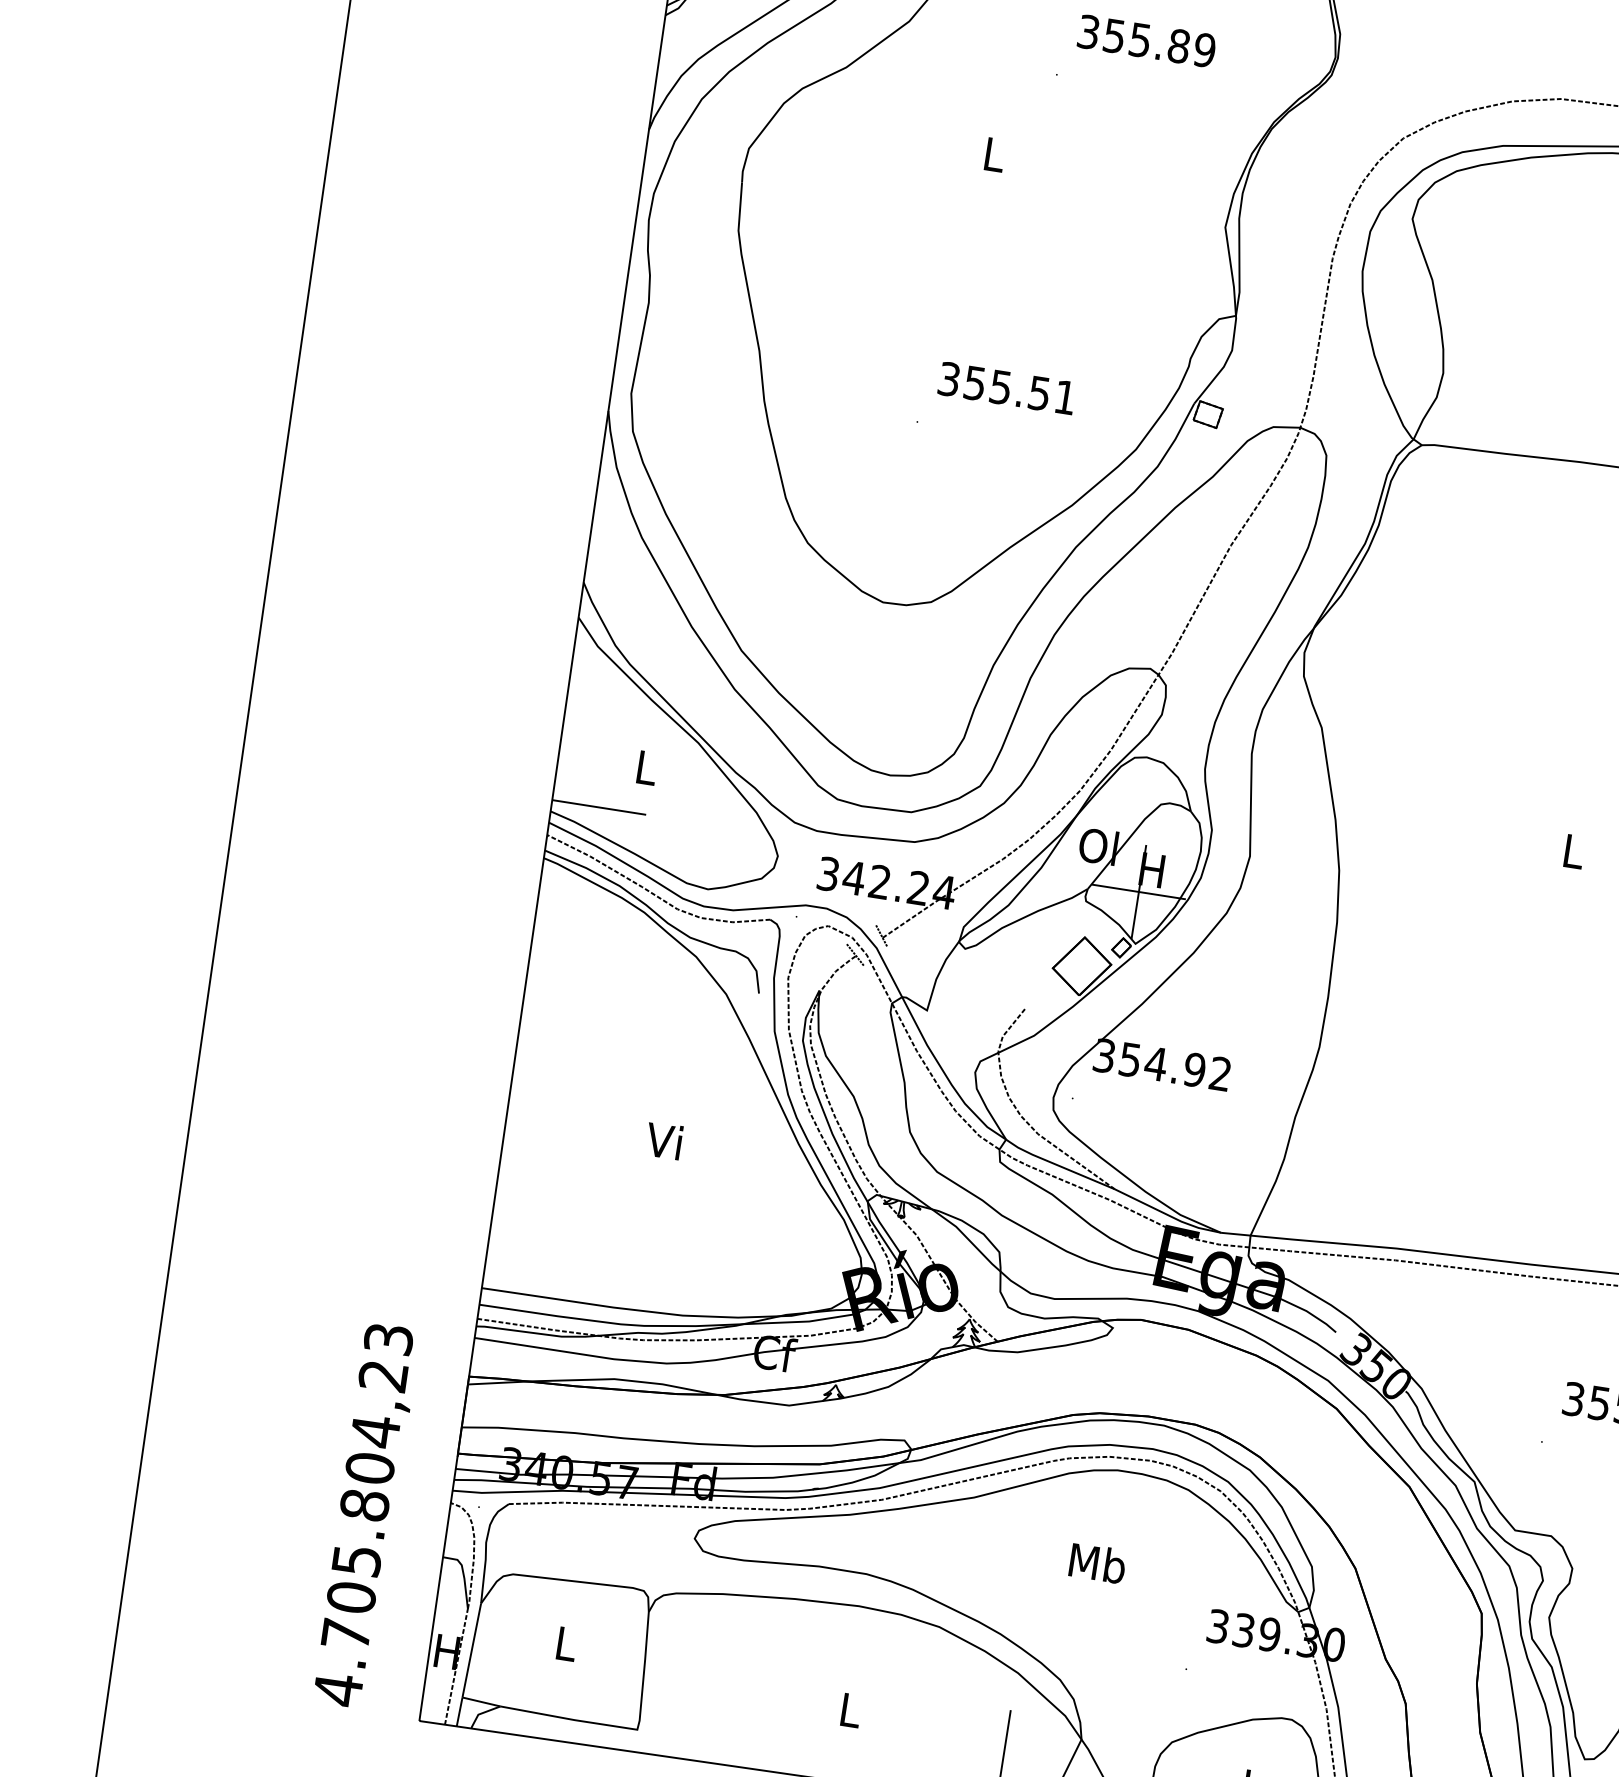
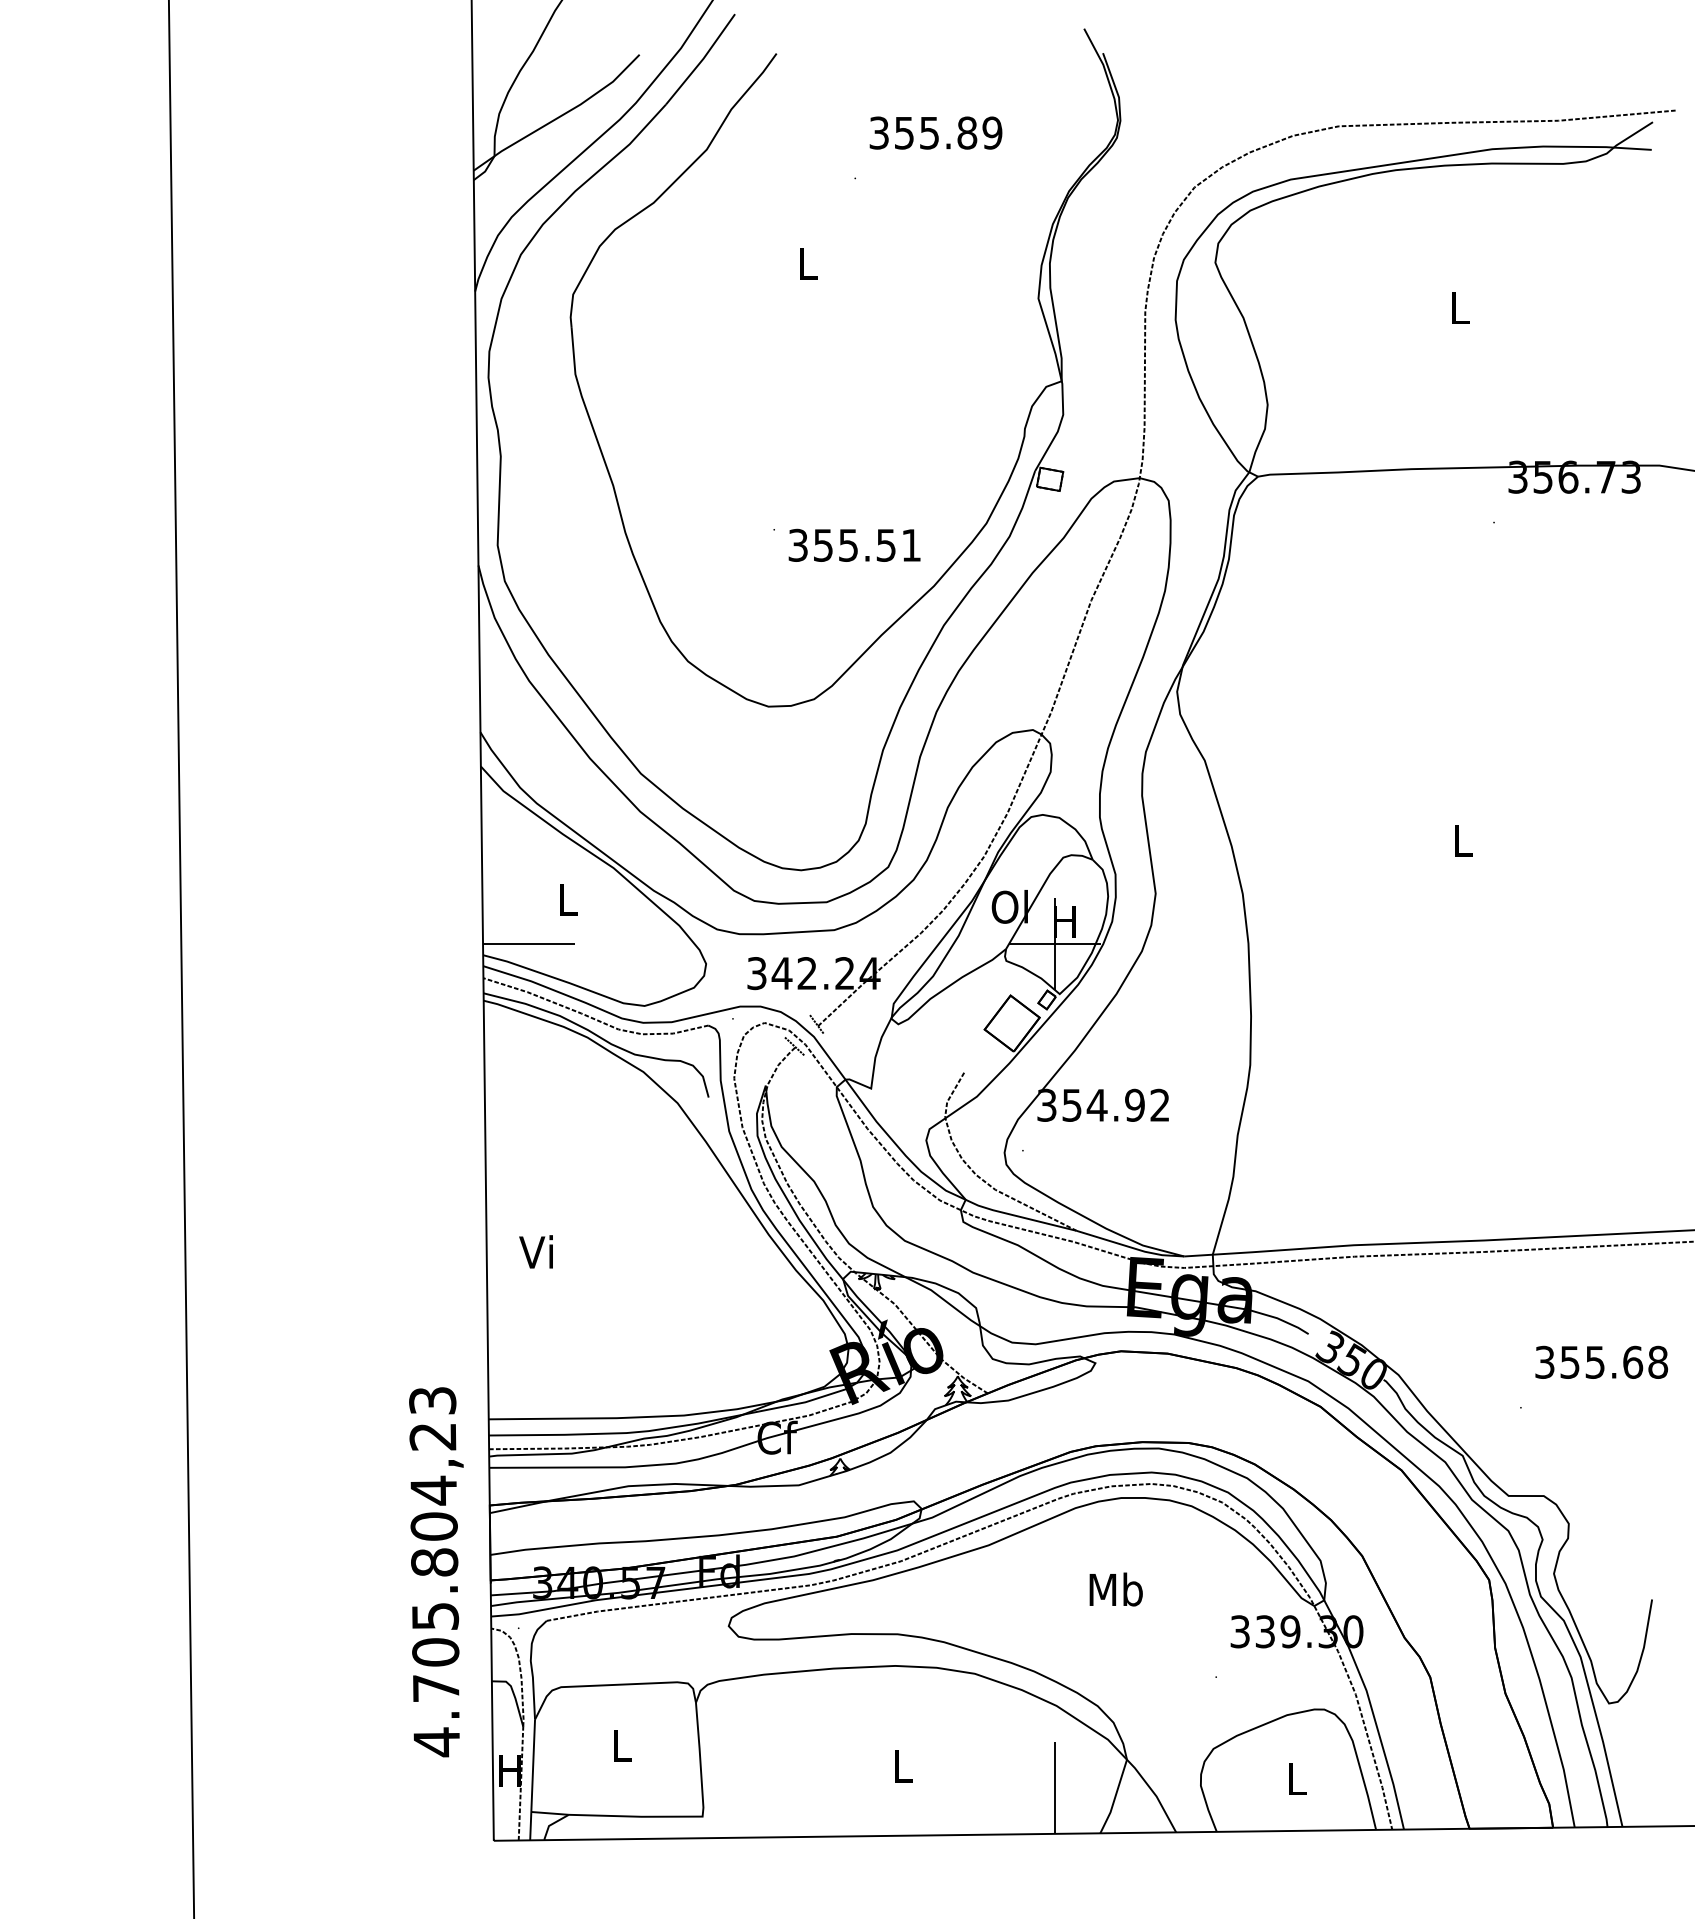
text: (1007, 387) -> (854, 544), moved
text: (663, 1140) -> (535, 1251), moved
text: (365, 1515) -> (436, 1572), moved

